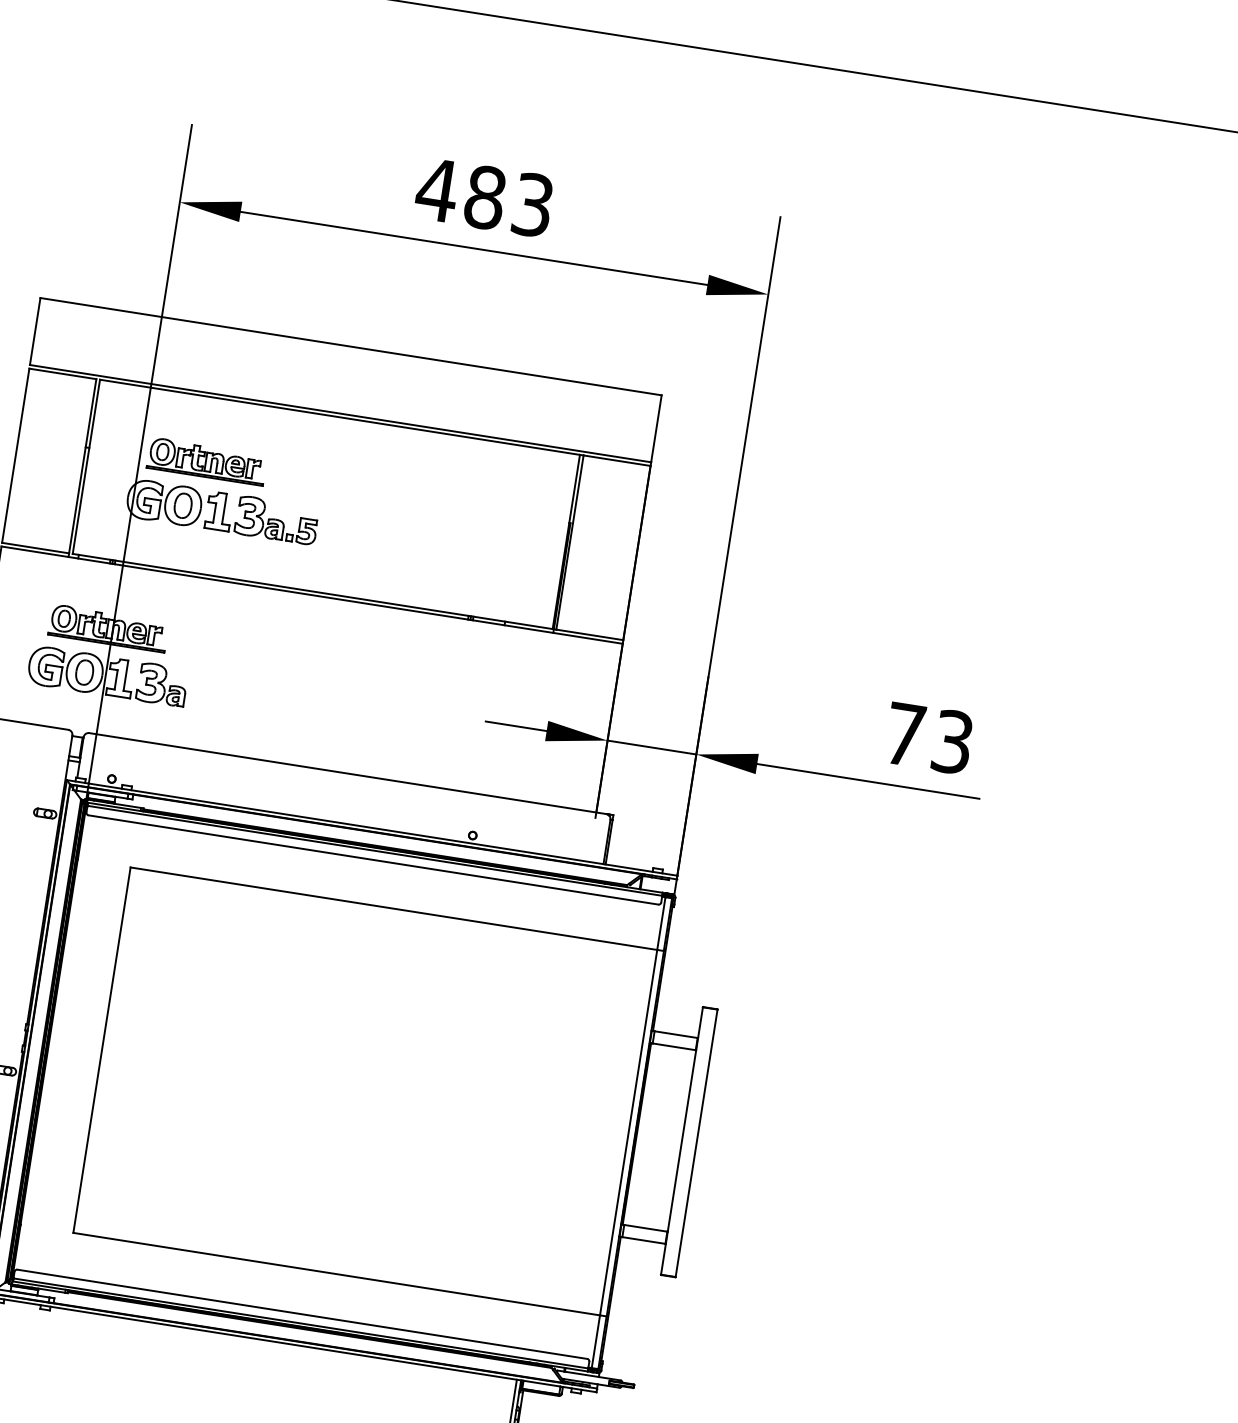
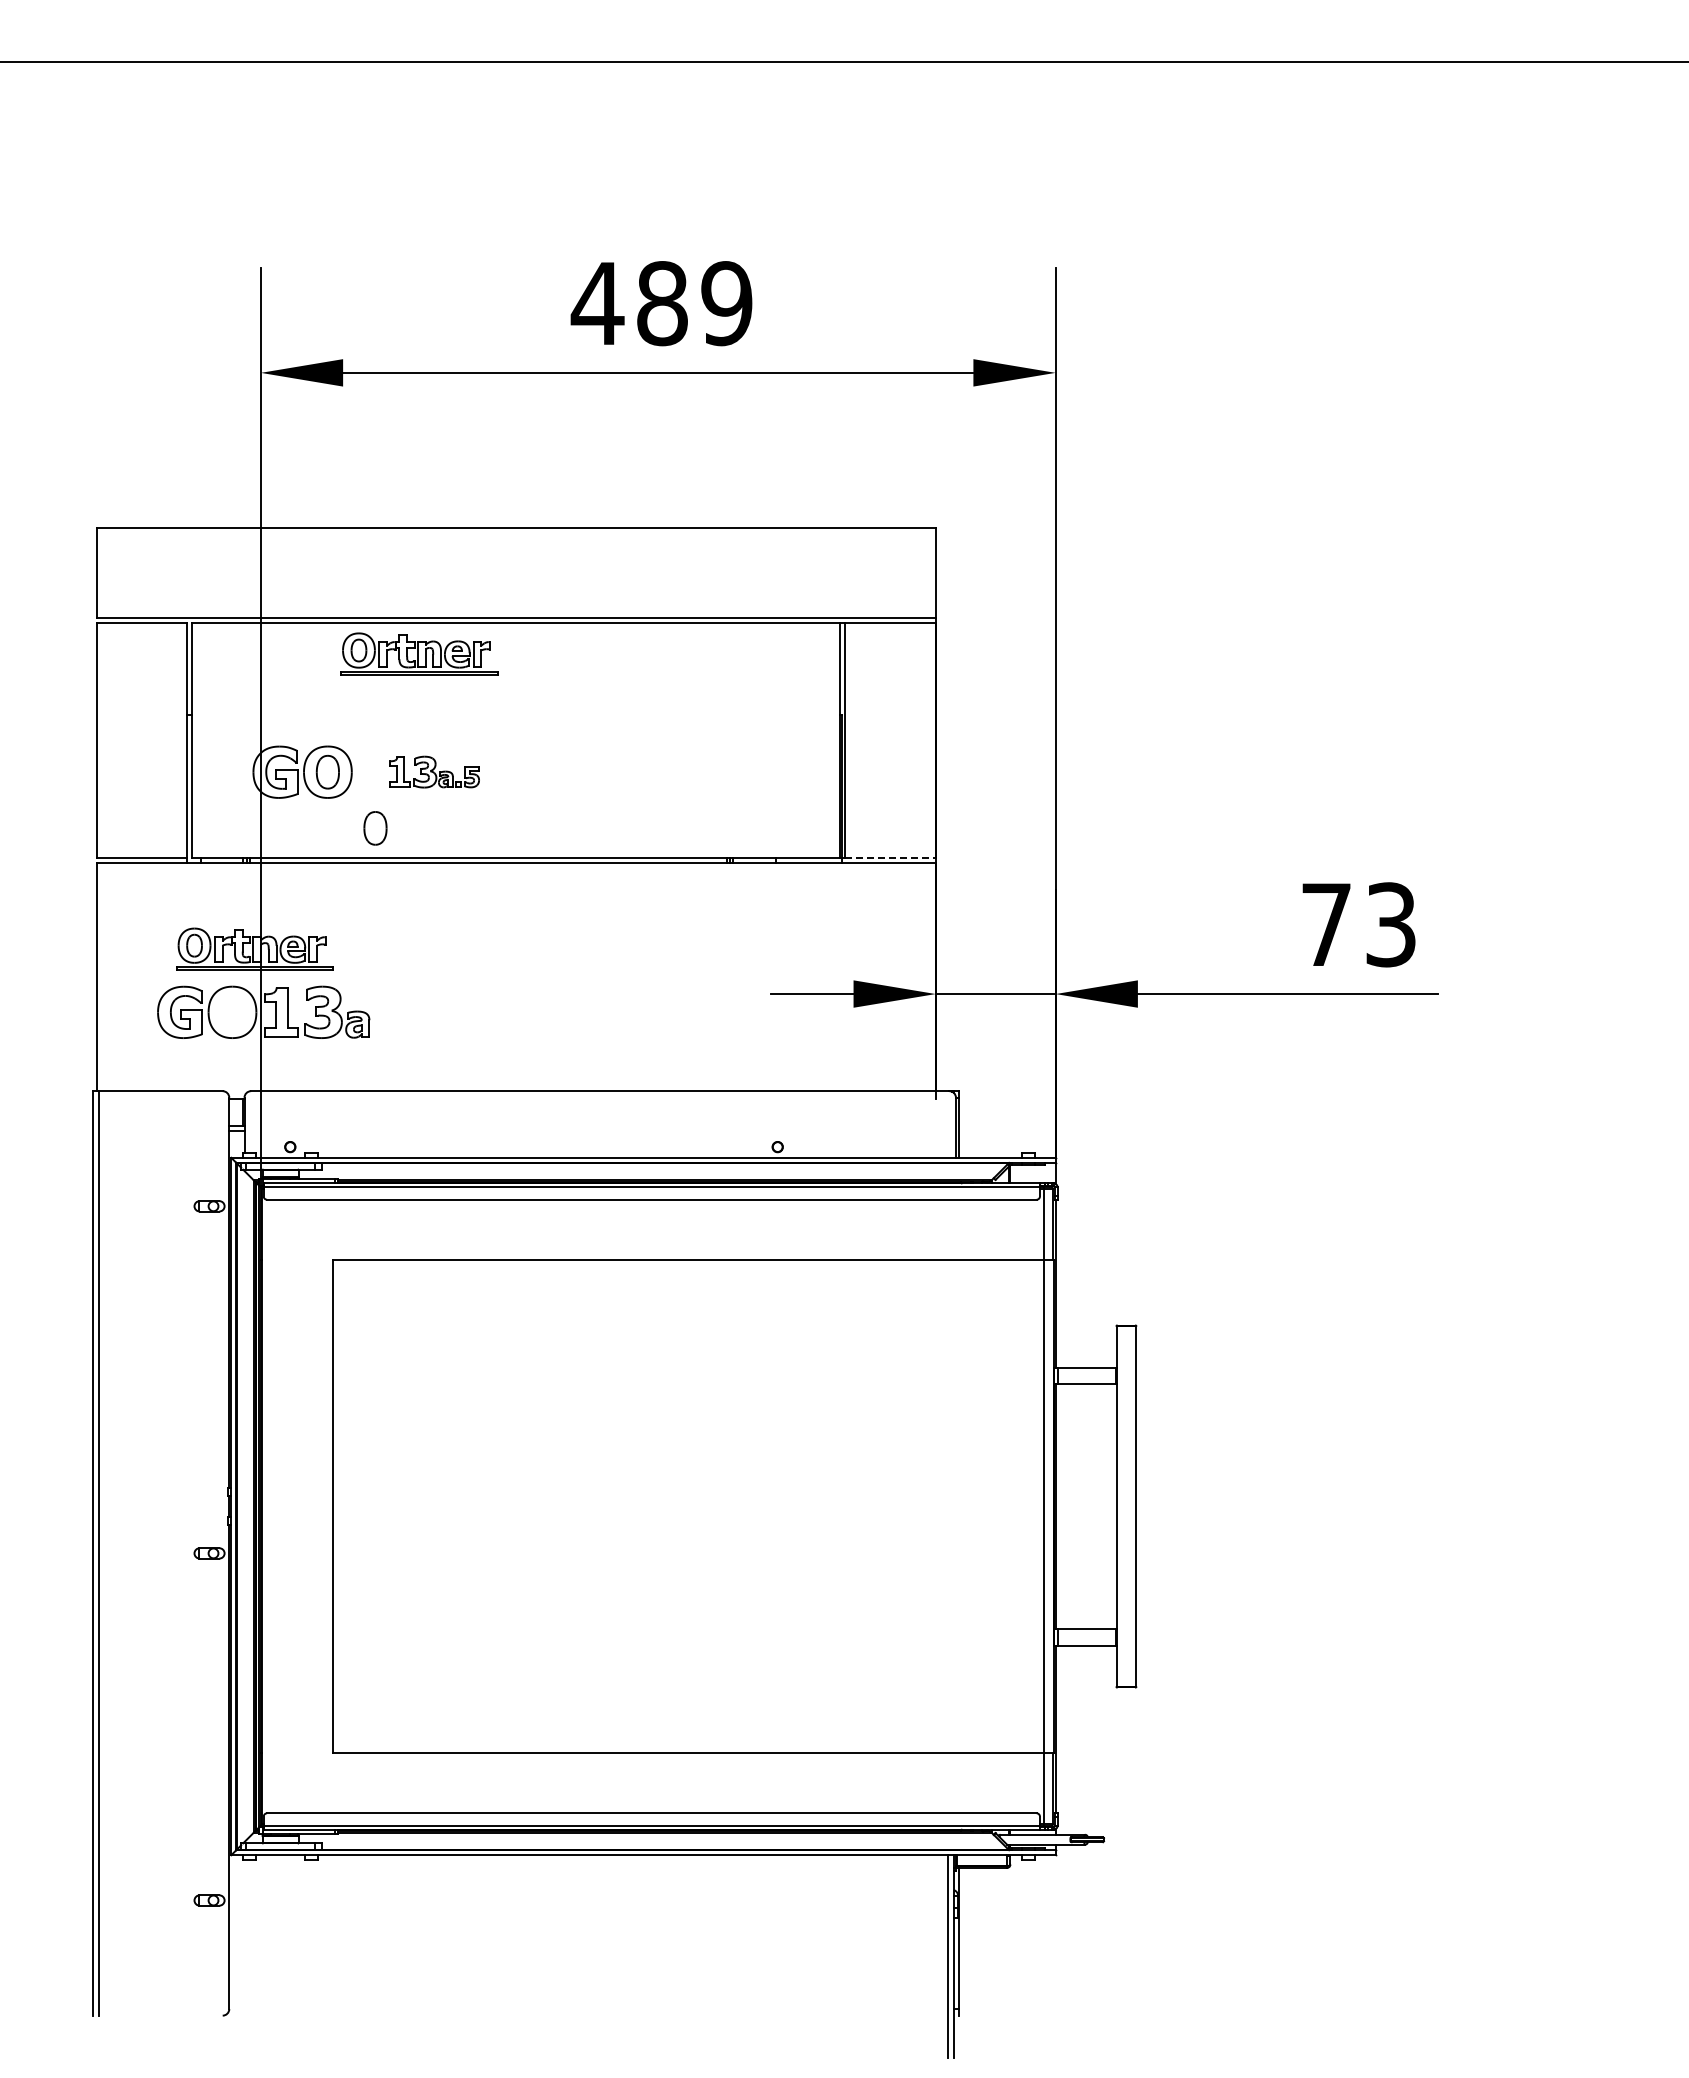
text: (532, 204) -> (726, 303), 483 -> 489
part: (207, 461) -> (419, 653), moved
part: (262, 517) -> (434, 771), size x0.6
line: (590, 635) -> (891, 858), solid -> dashed
part: (84, 672) -> (375, 828), moved

